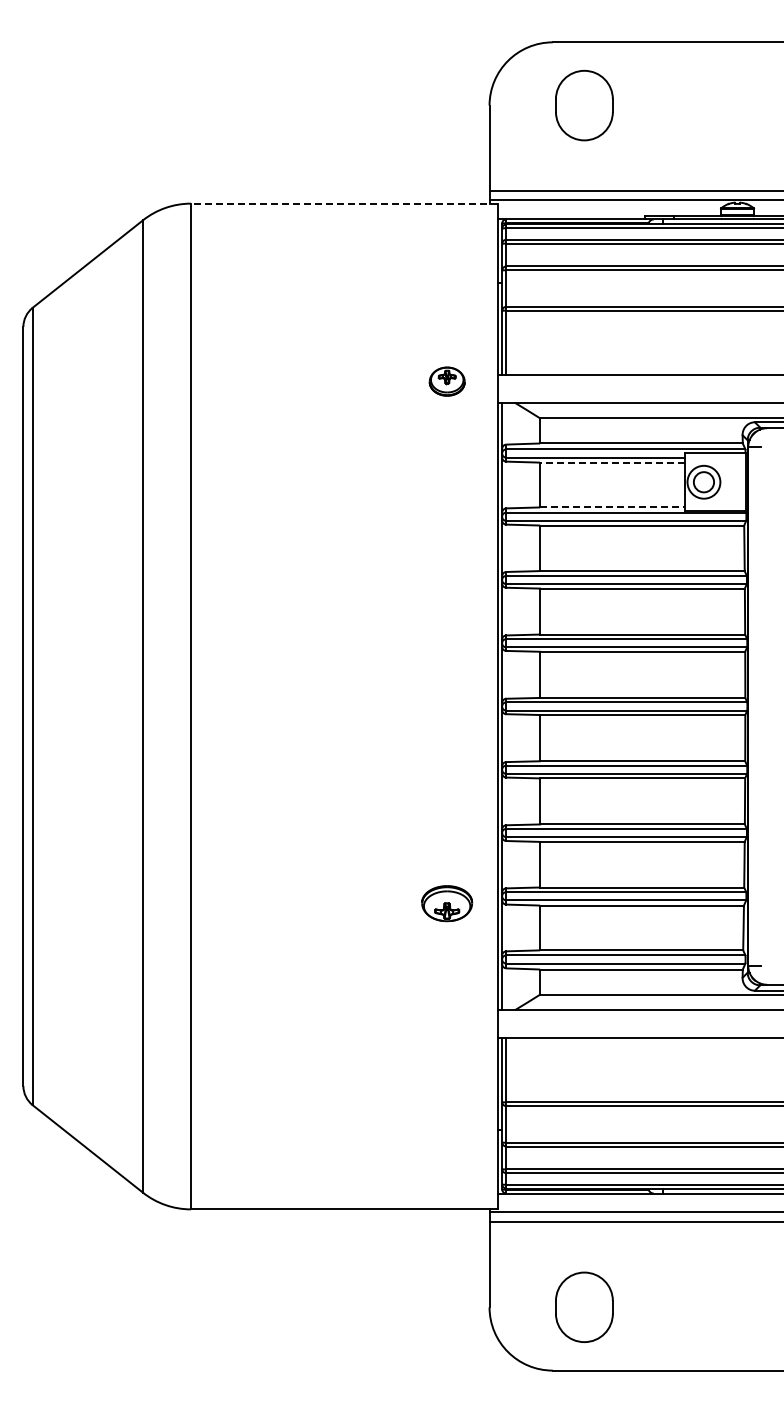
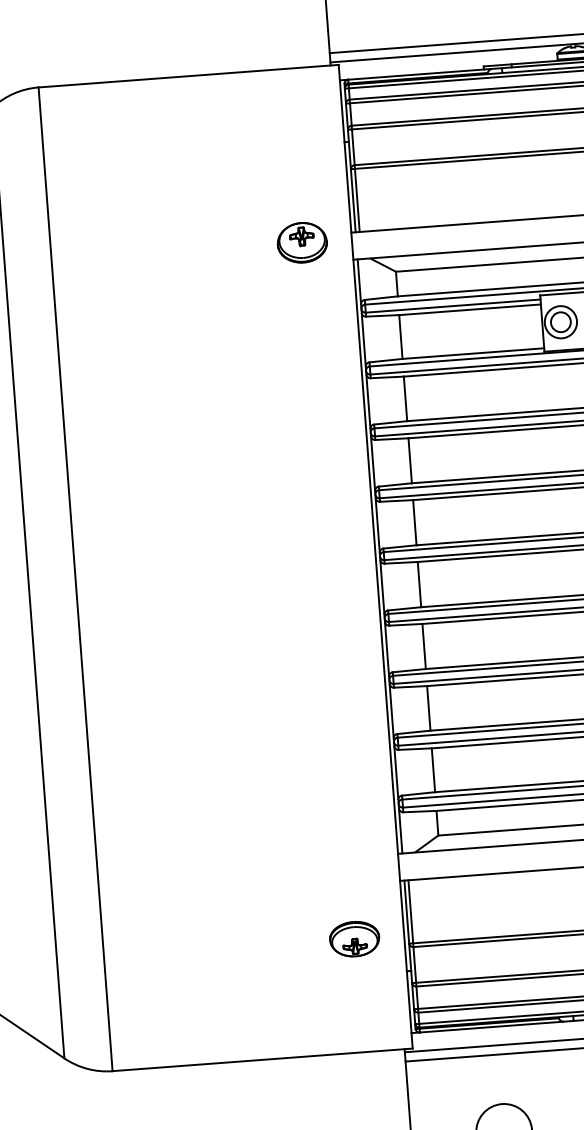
line: (343, 203) -> (187, 76), dashed -> solid
part: (447, 381) -> (302, 242), size x1.43
line: (612, 462) -> (469, 309), dashed -> solid
line: (613, 507) -> (474, 353), dashed -> solid
part: (447, 903) -> (355, 938), moved

